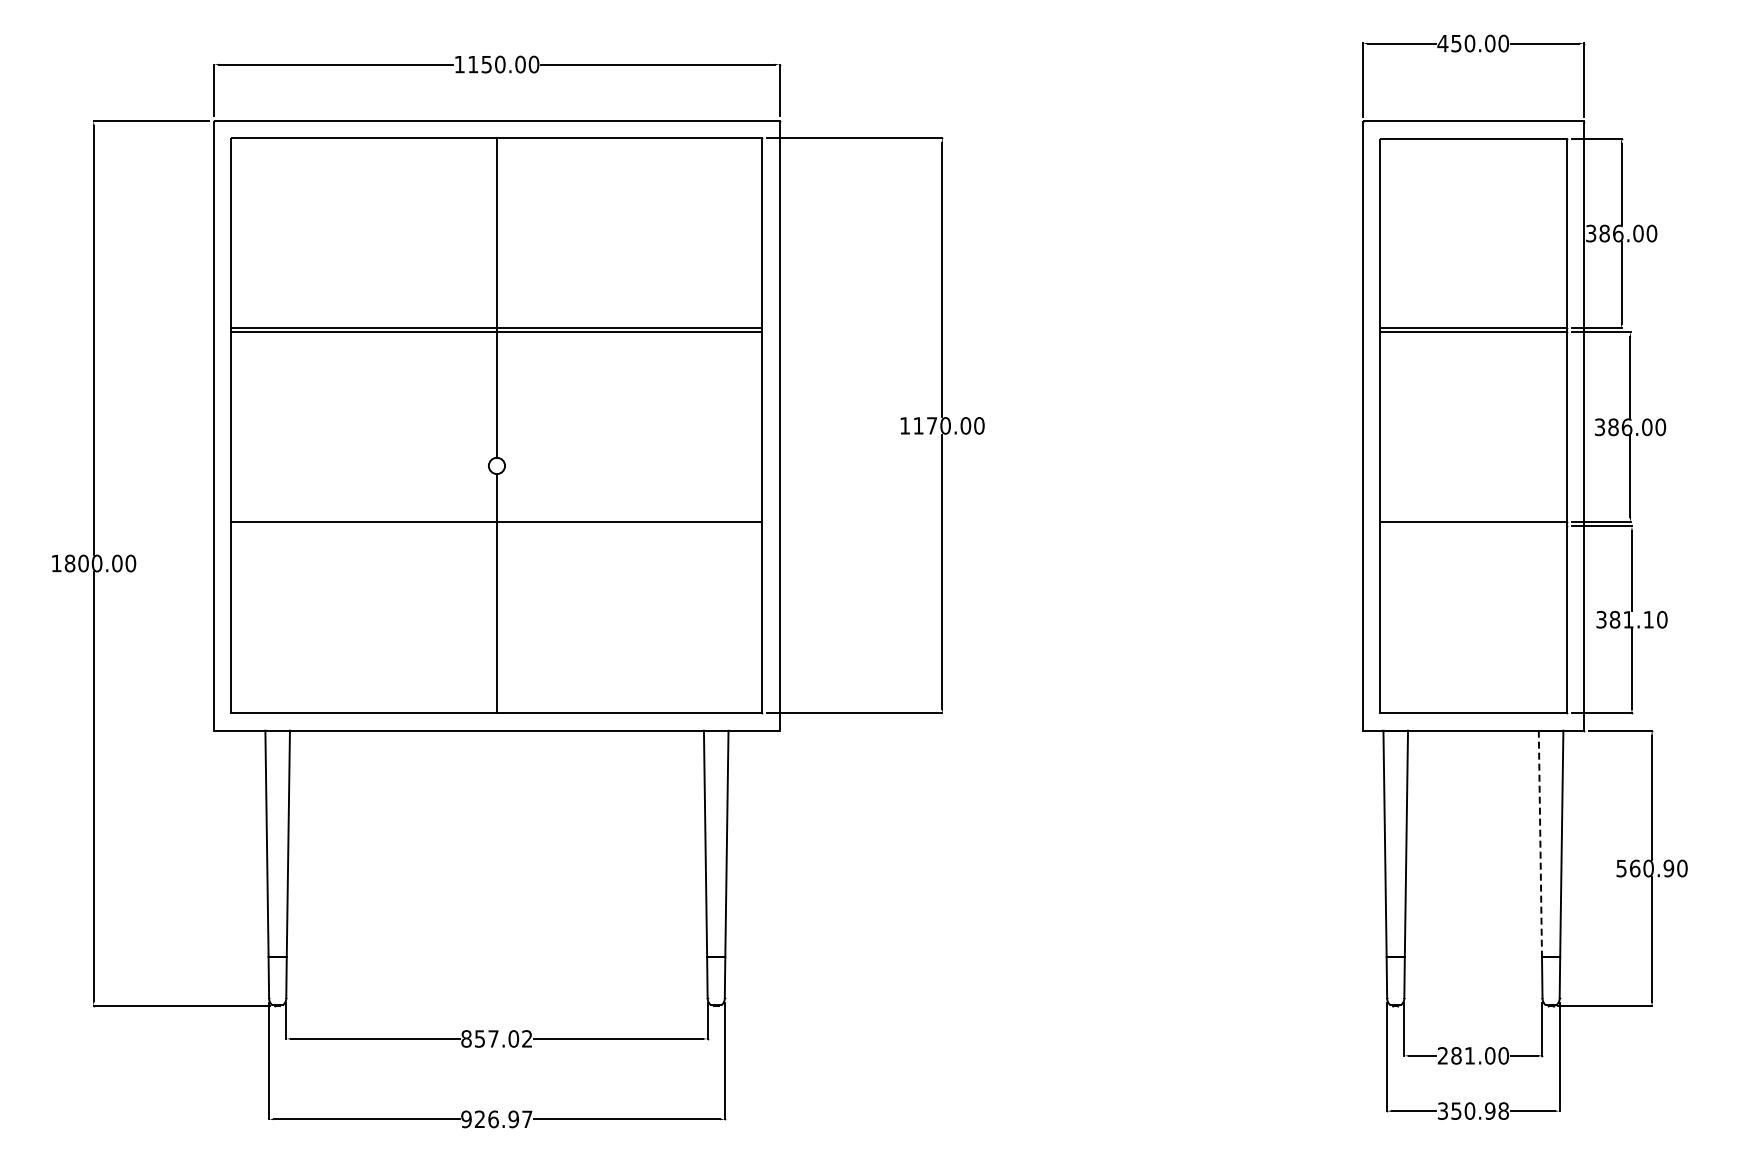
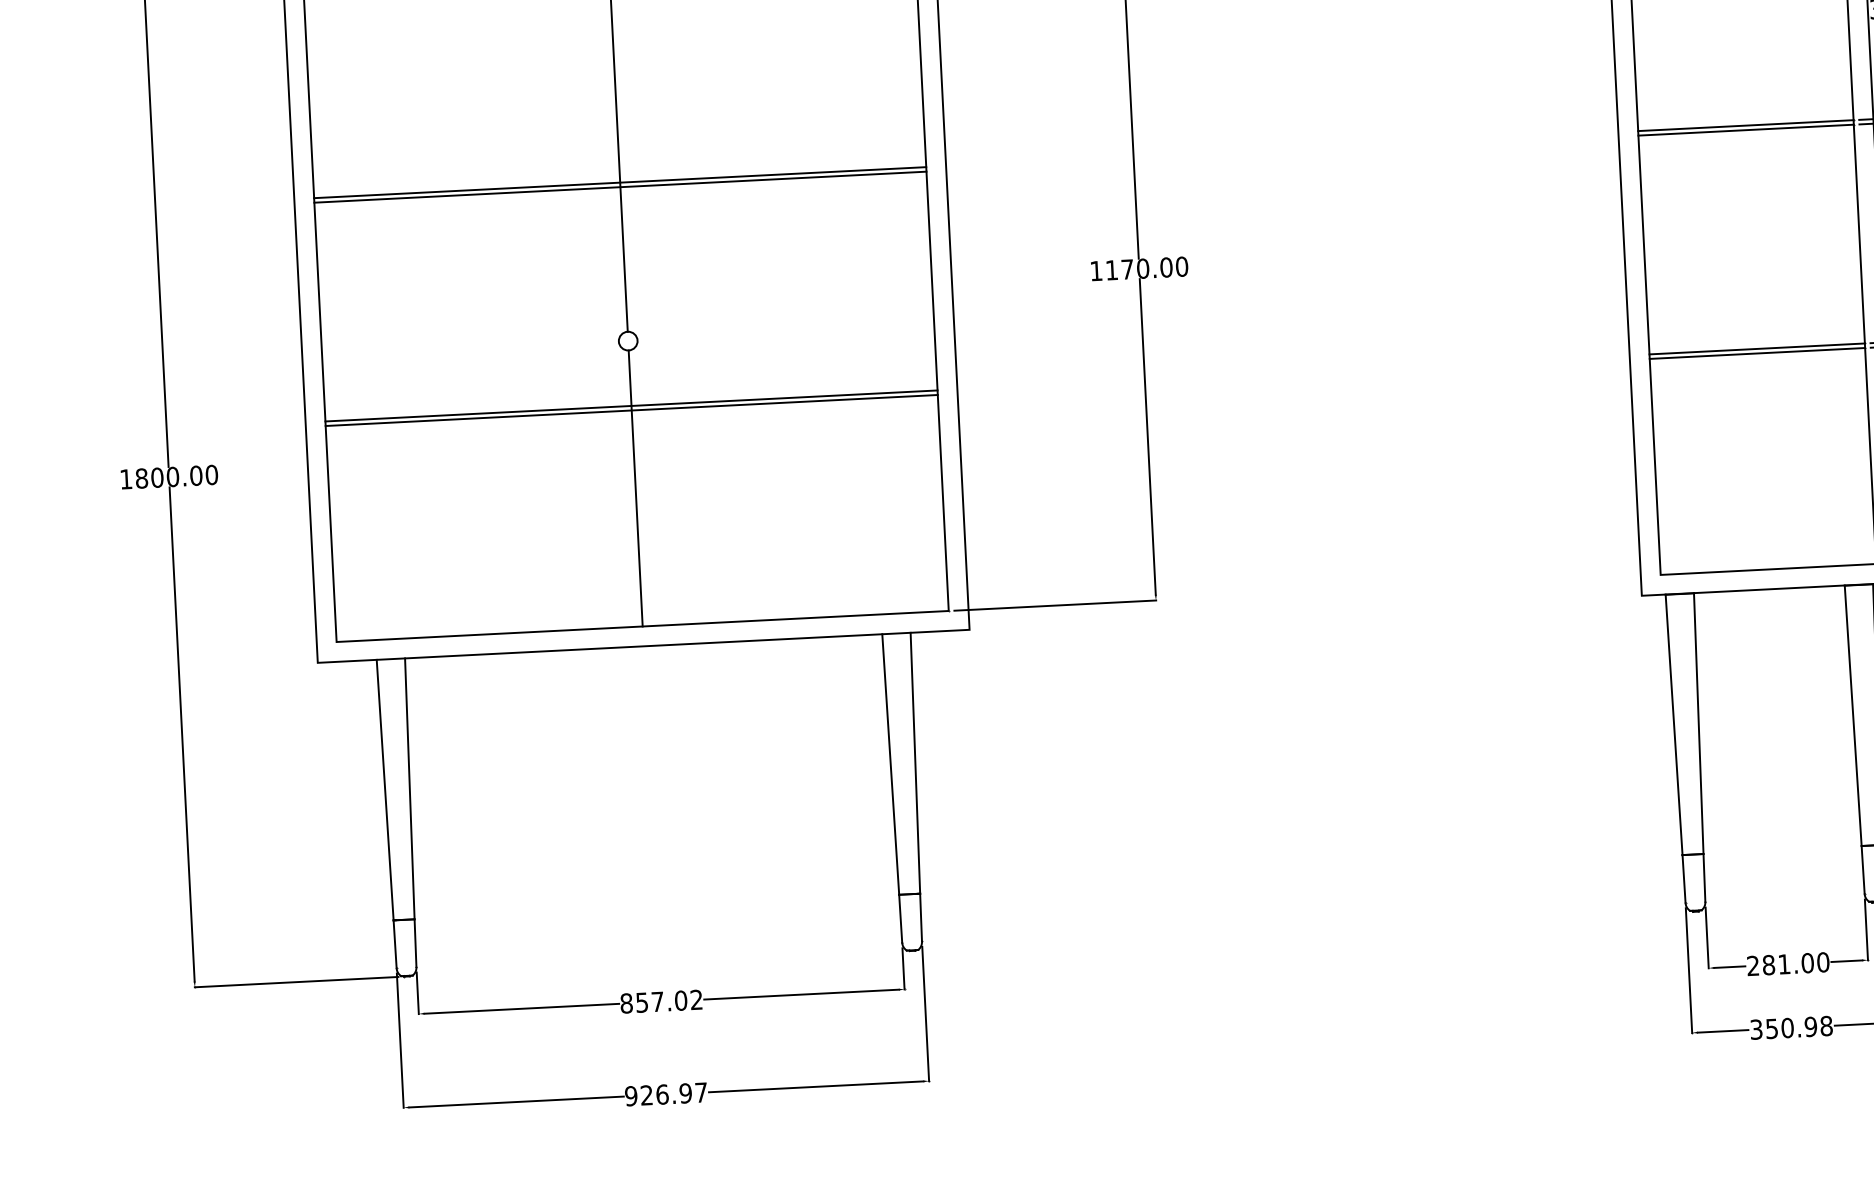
line: (496, 526) -> (631, 410), added
line: (1473, 526) -> (1757, 353), added
line: (1540, 844) -> (1853, 716), dashed -> solid

